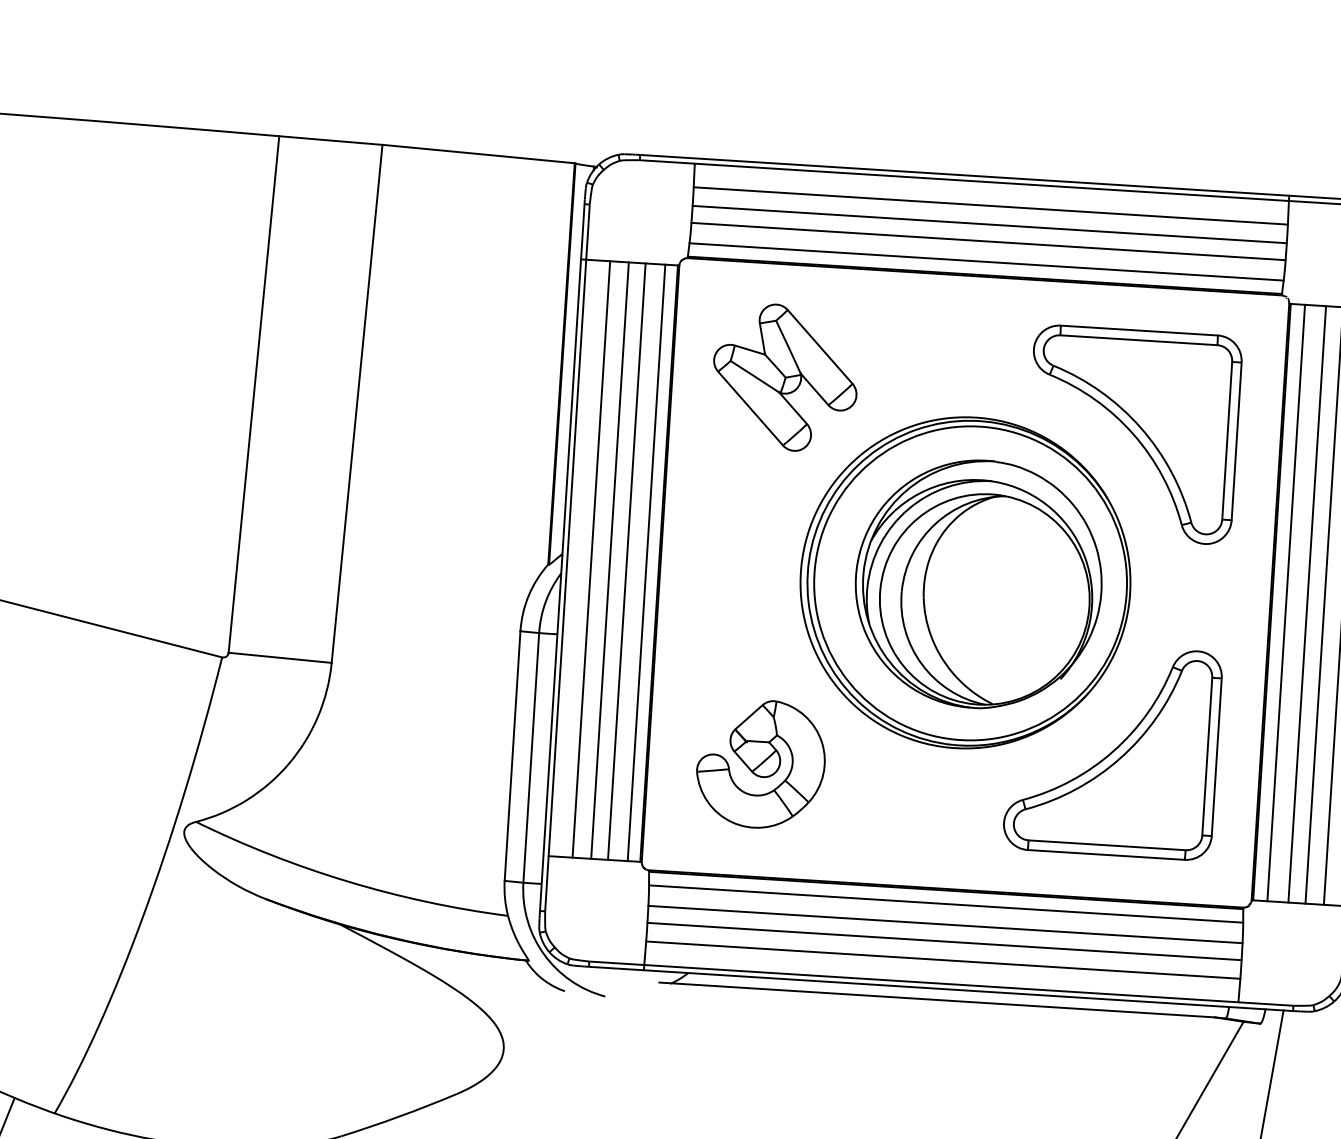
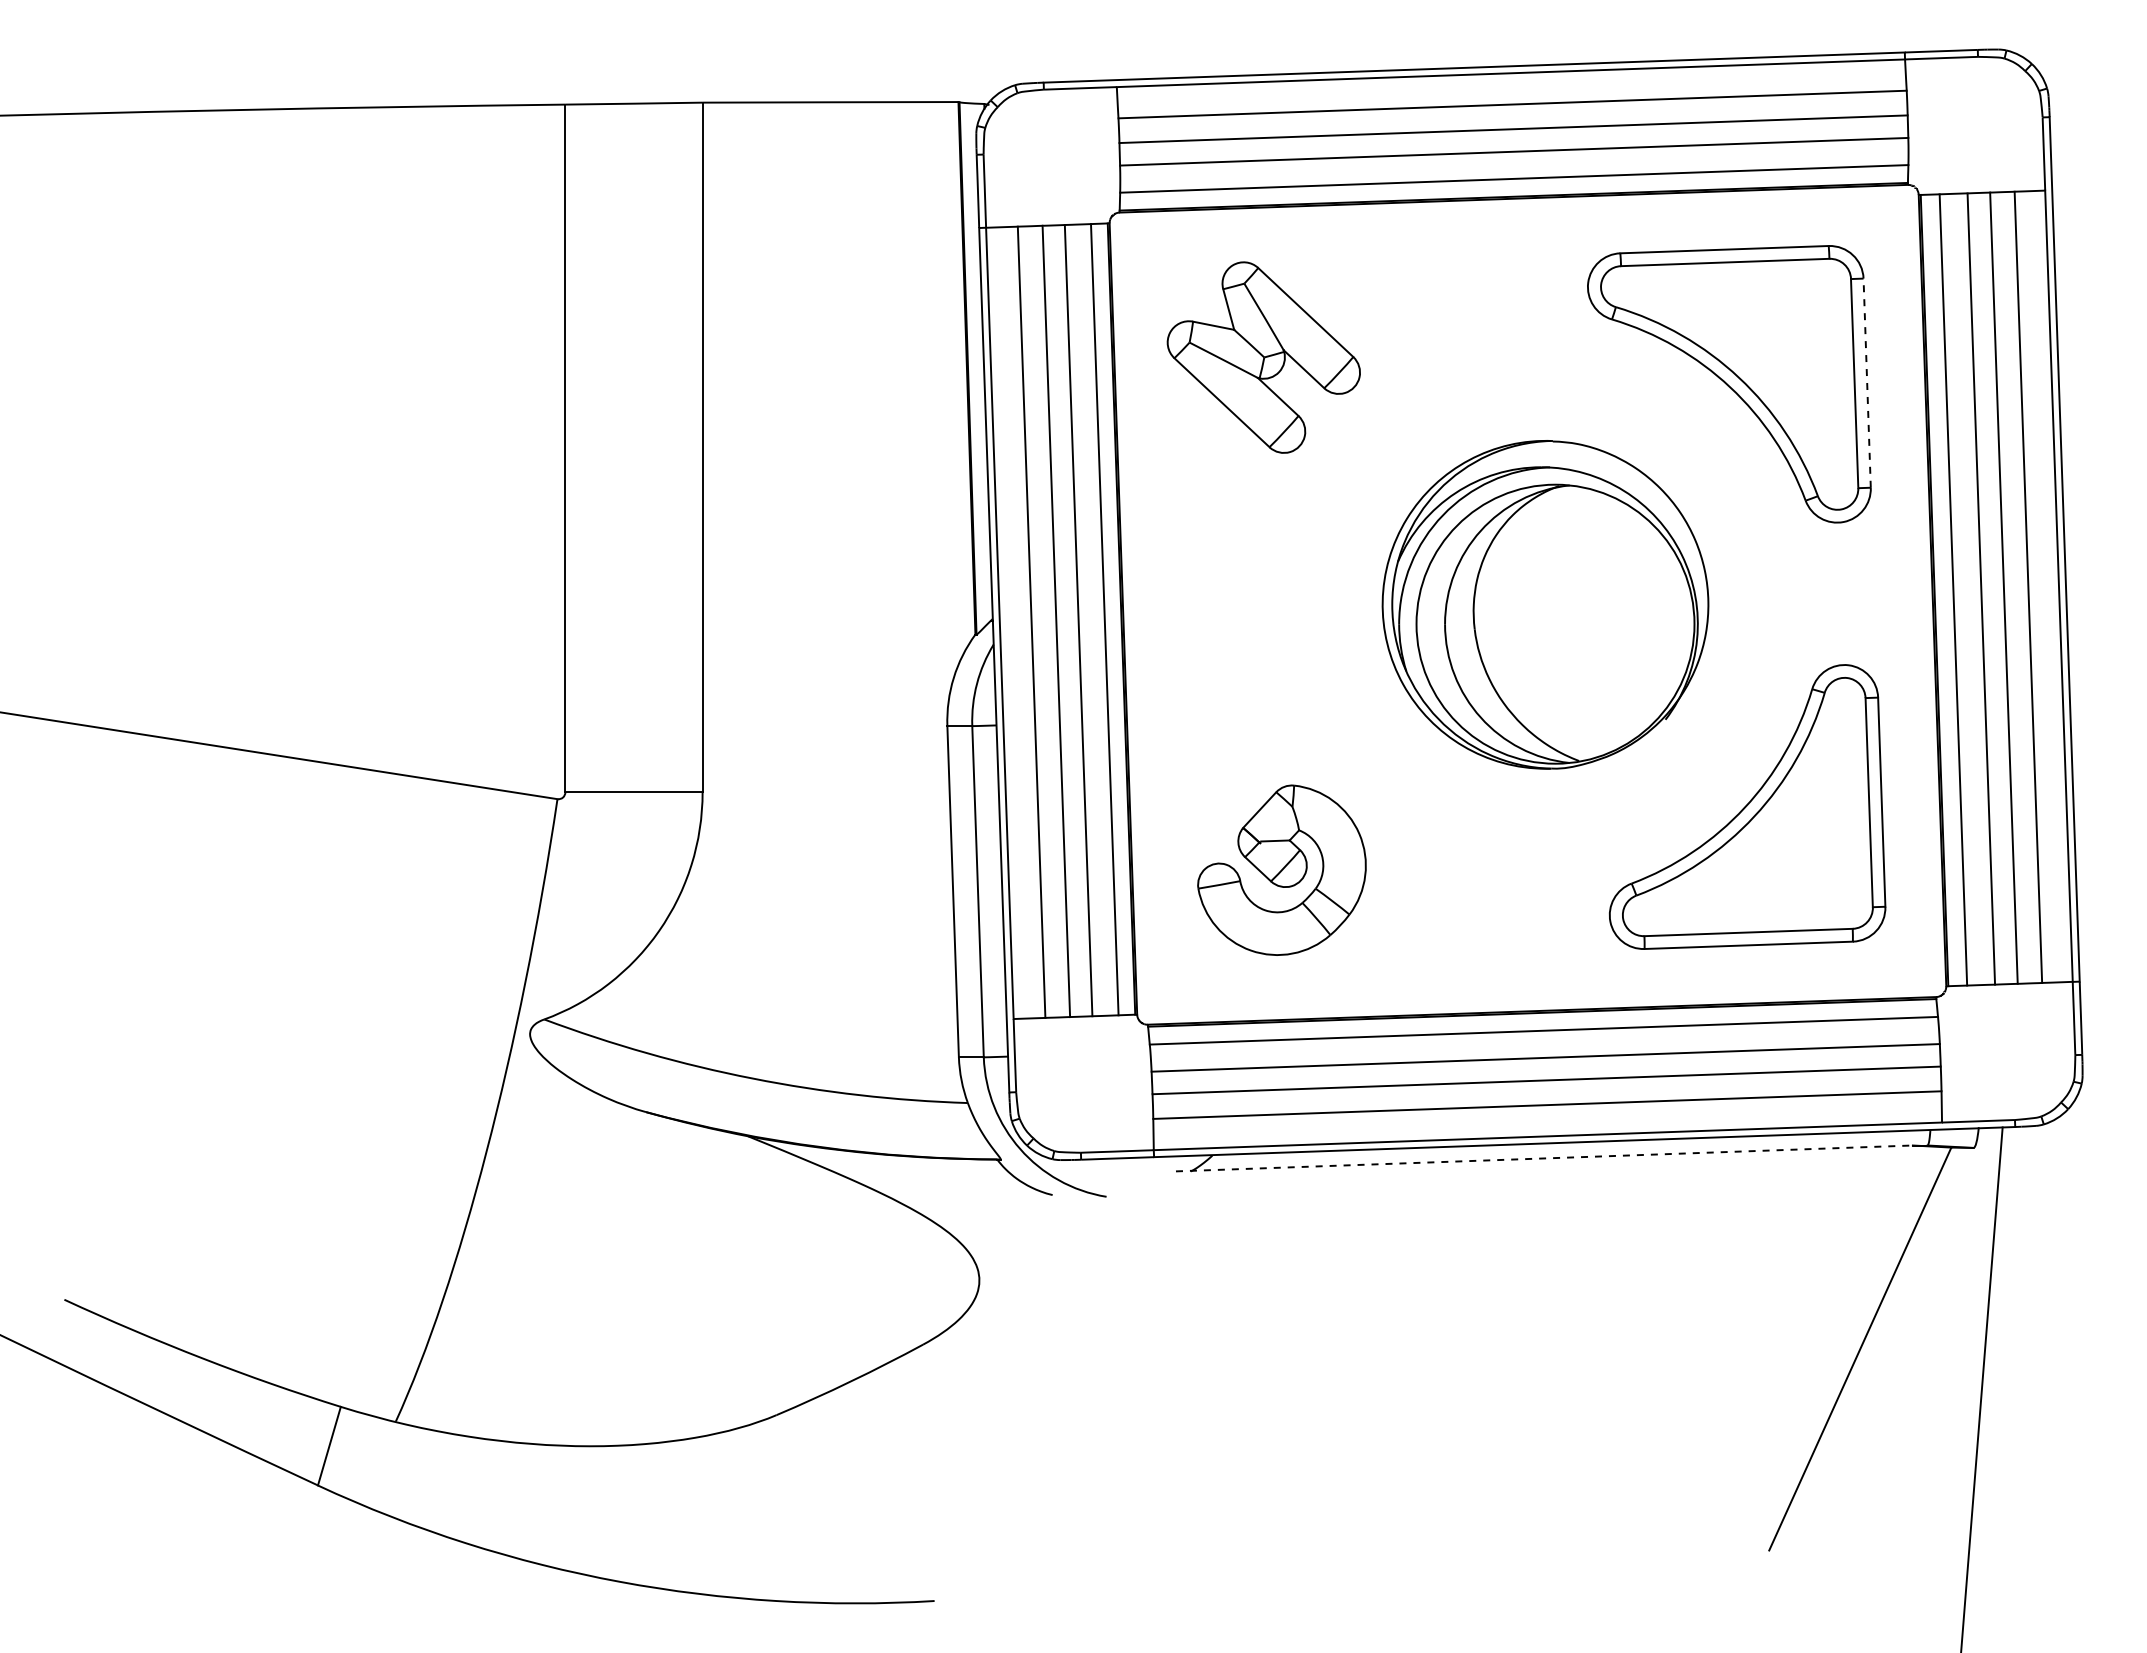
line: (1236, 441) -> (1867, 383), solid -> dashed
part: (965, 582) -> (1527, 604), removed
line: (937, 1000) -> (1544, 1158), solid -> dashed

